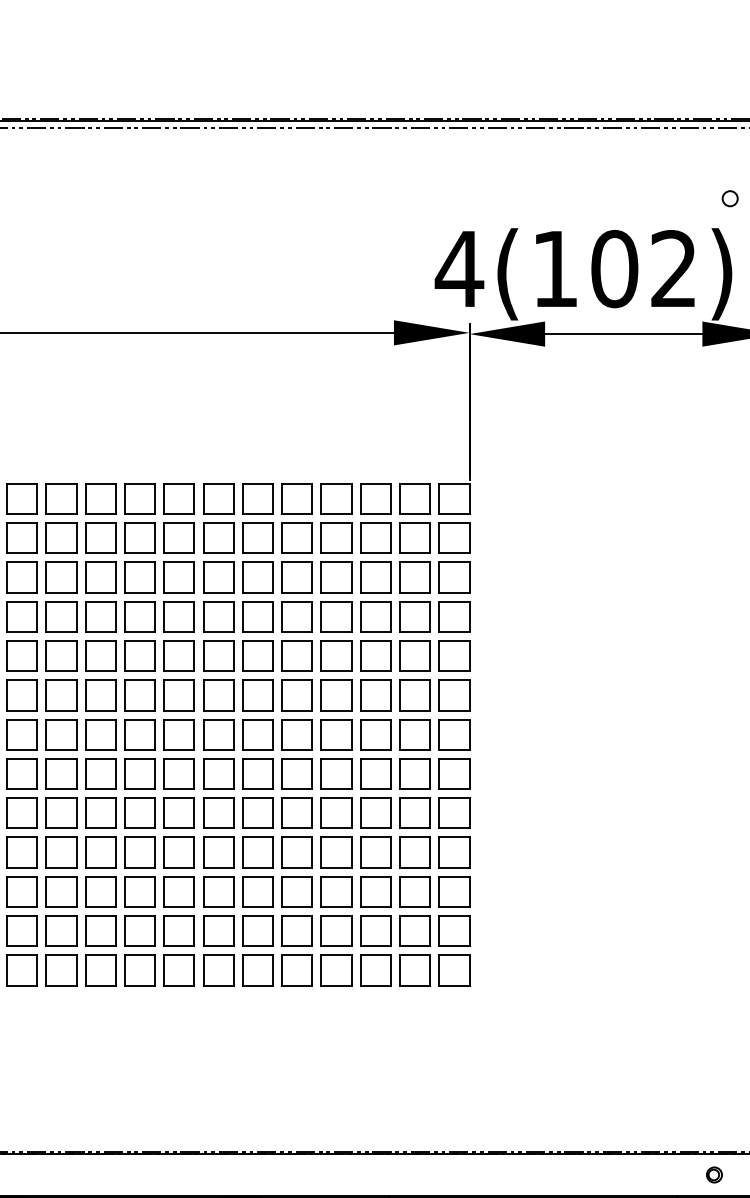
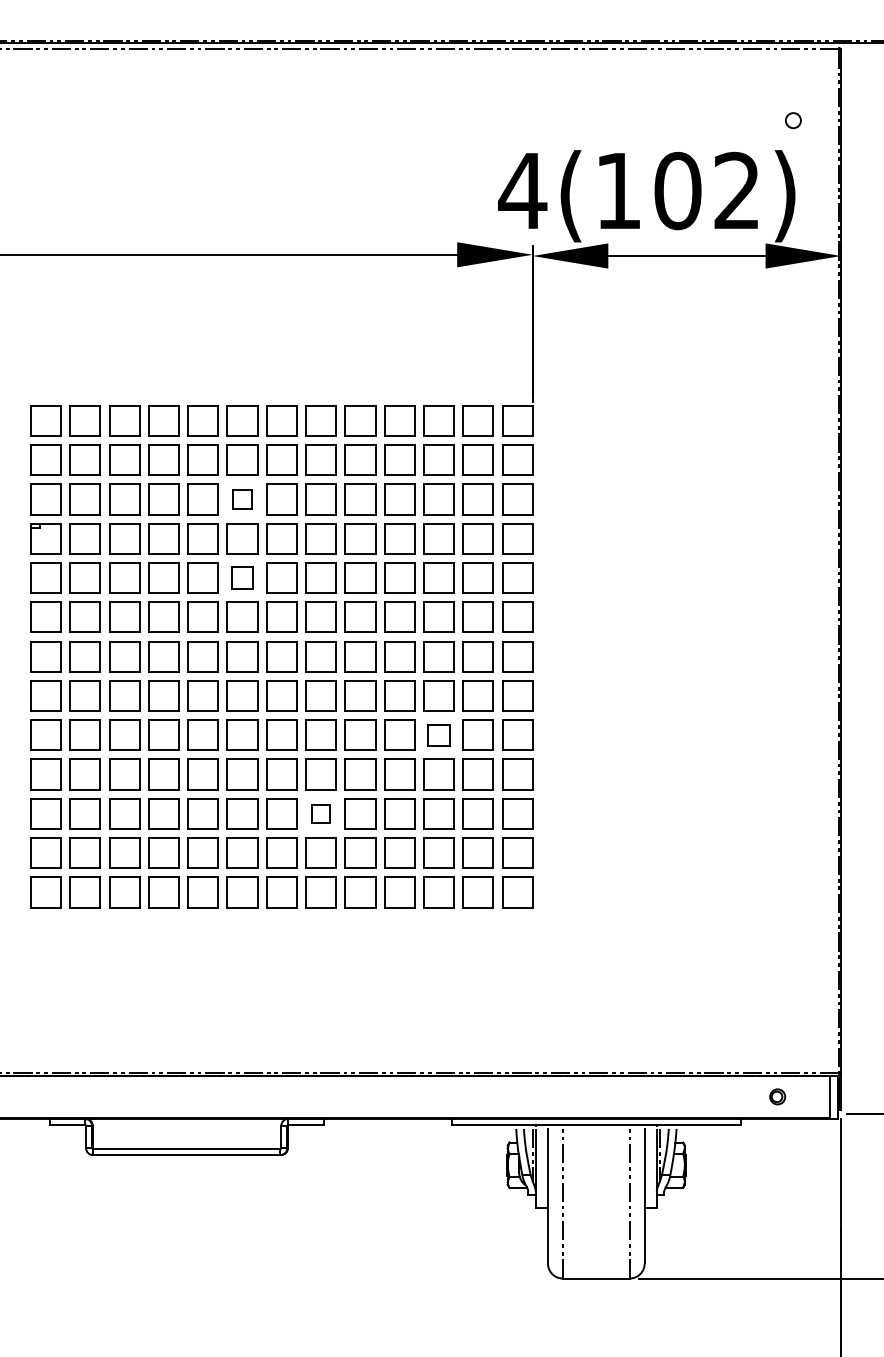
part: (179, 577) -> (242, 499), size x0.6
part: (179, 655) -> (242, 577), size x0.7
part: (375, 812) -> (438, 734), size x0.7
part: (257, 891) -> (320, 813), size x0.6

